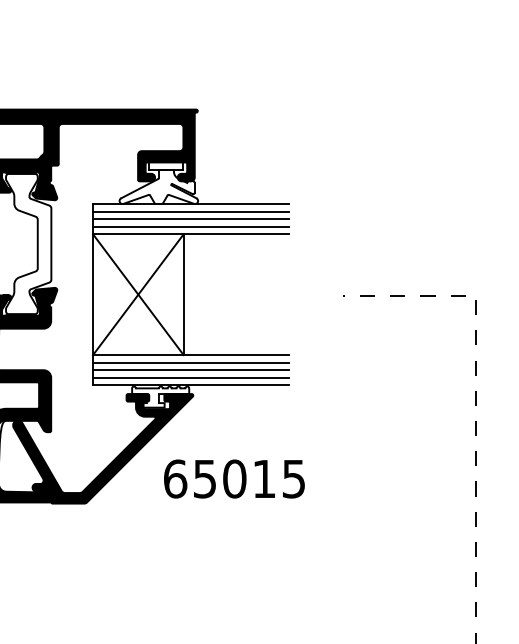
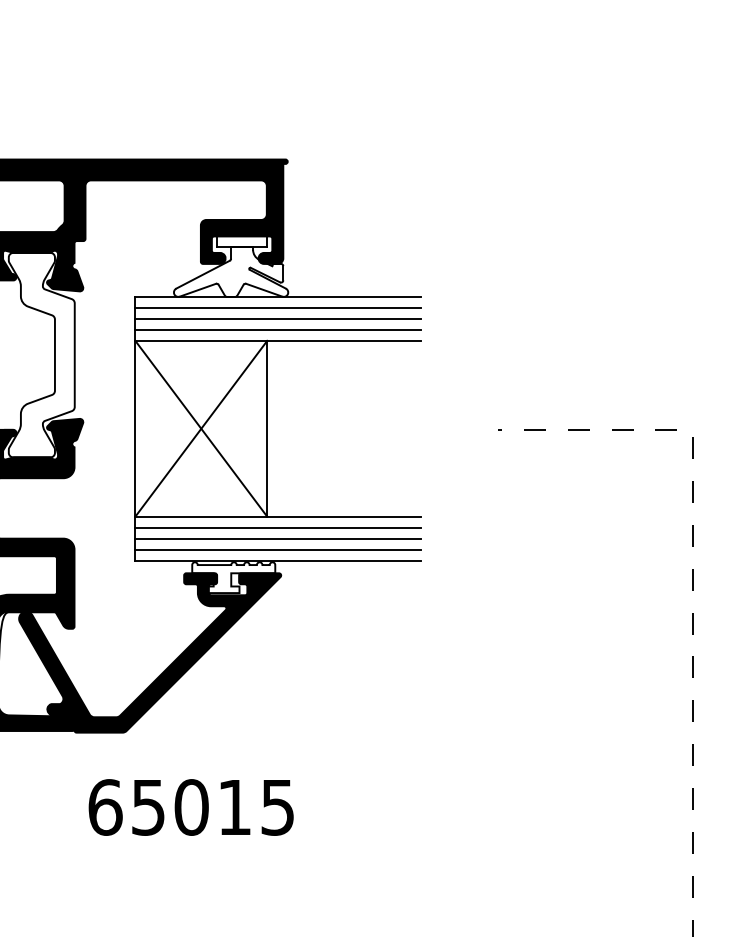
text: (234, 478) -> (191, 806), moved

